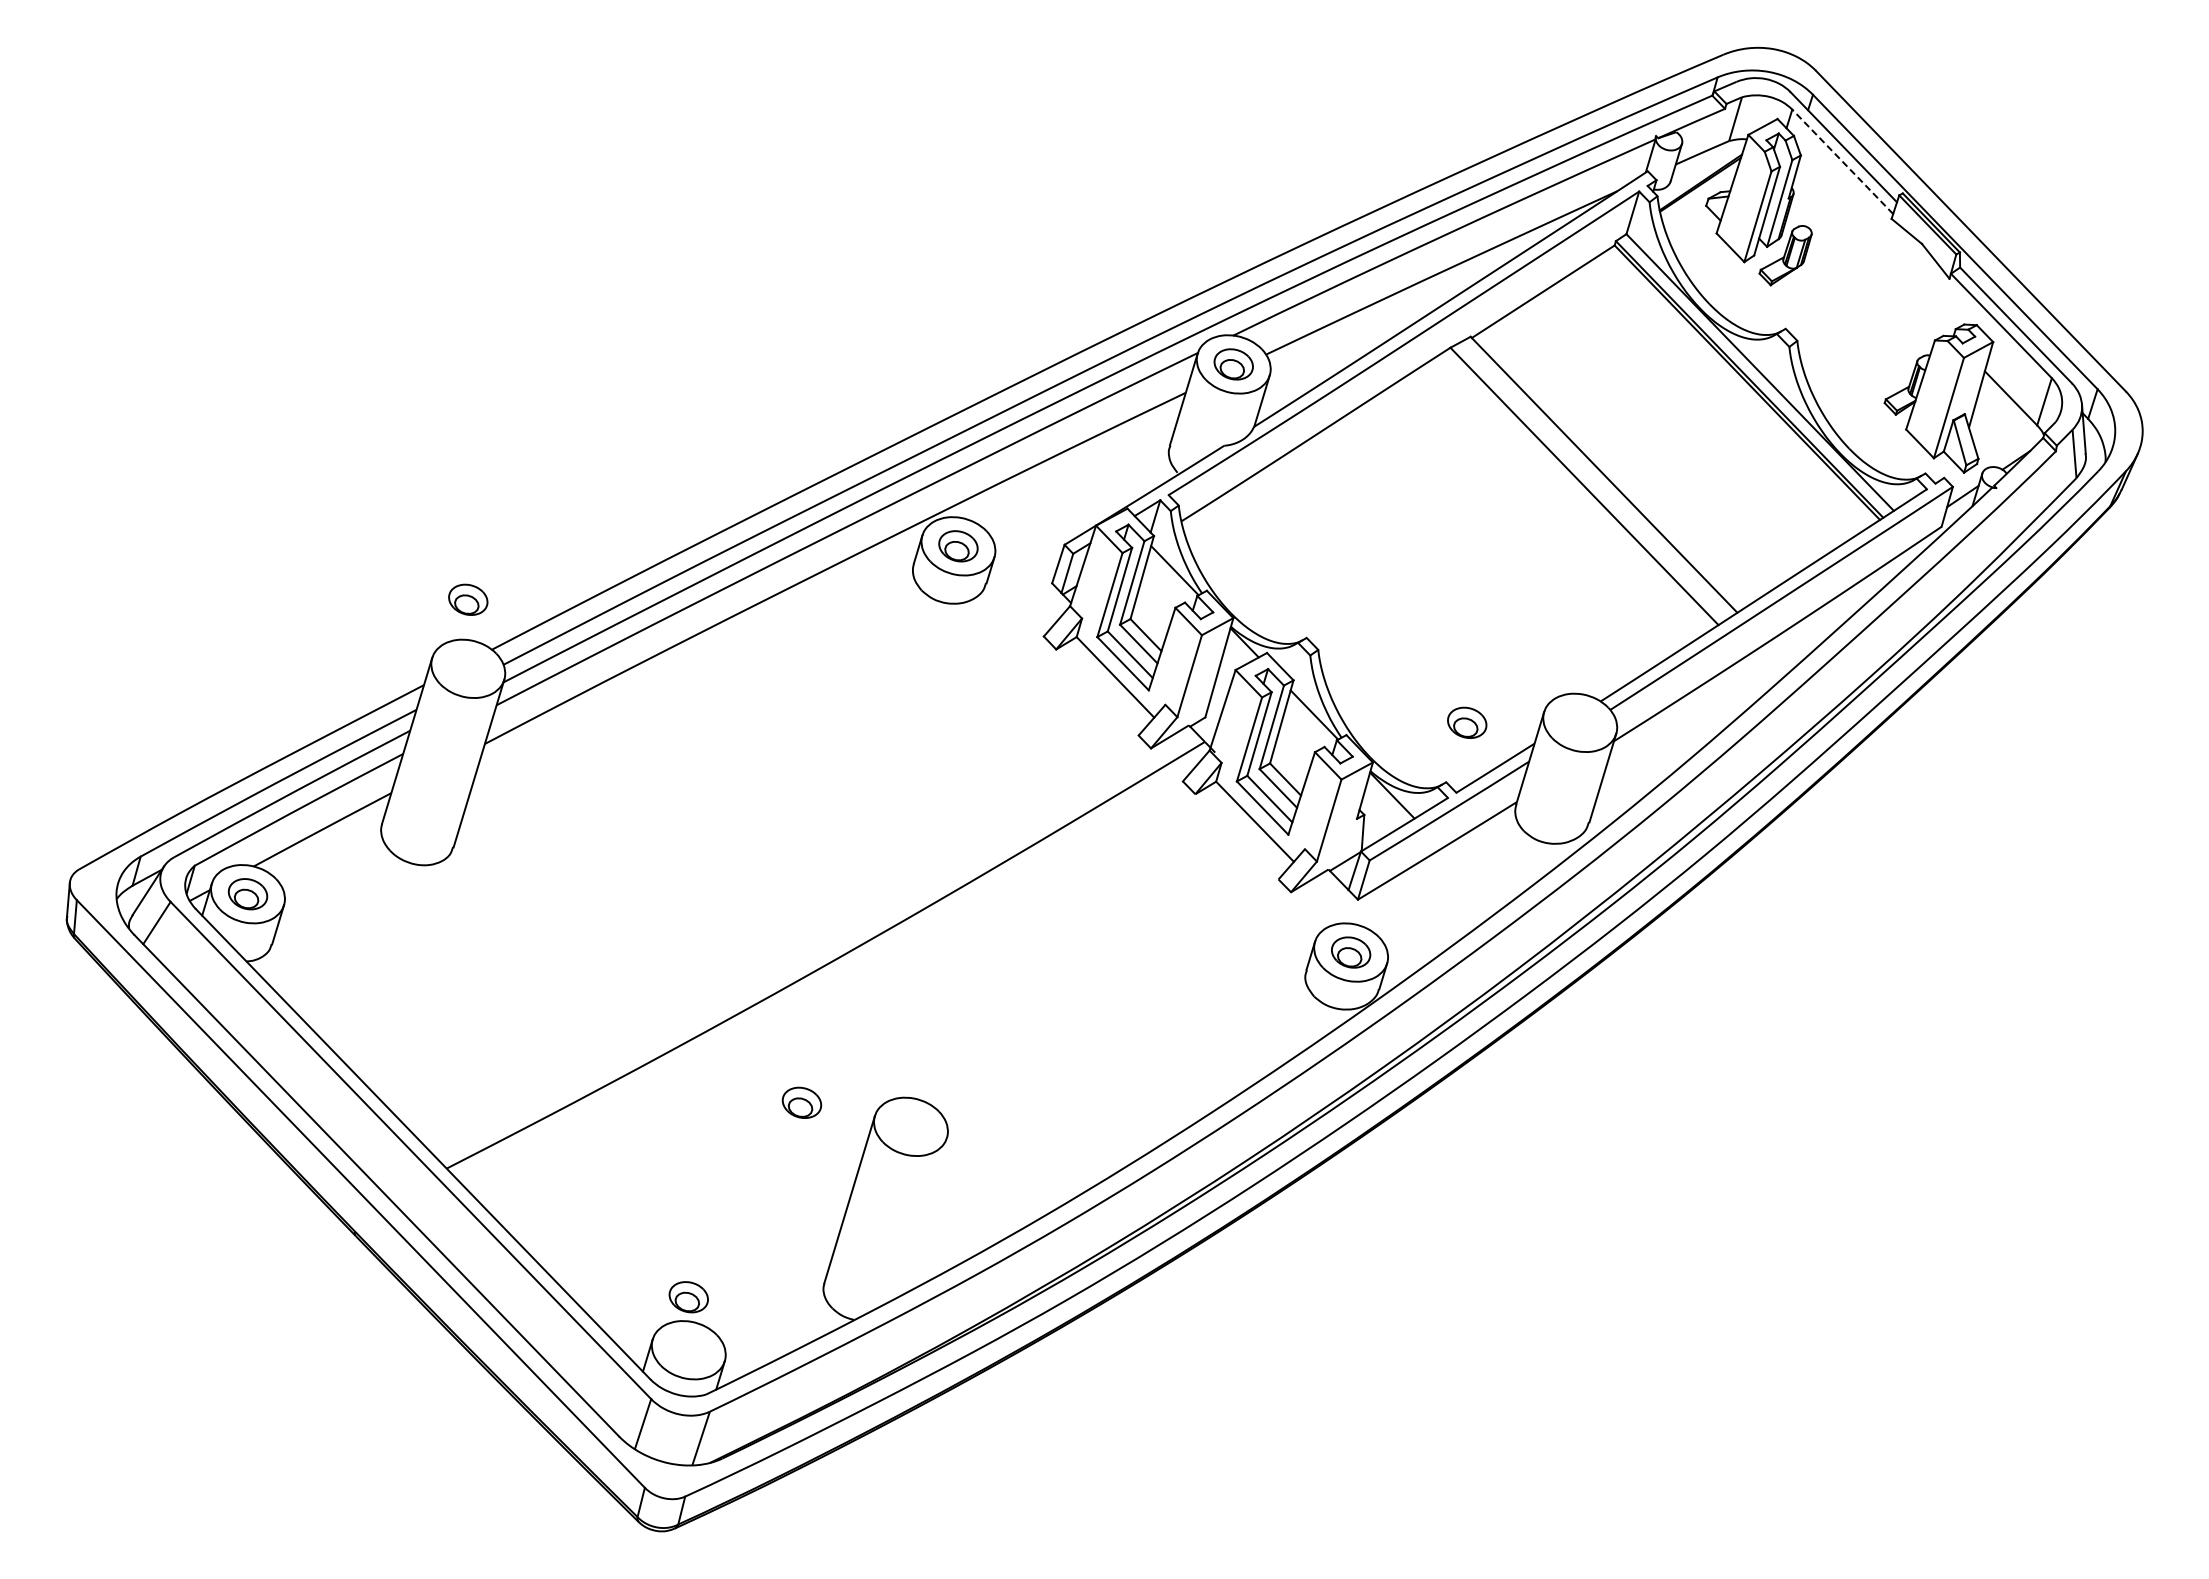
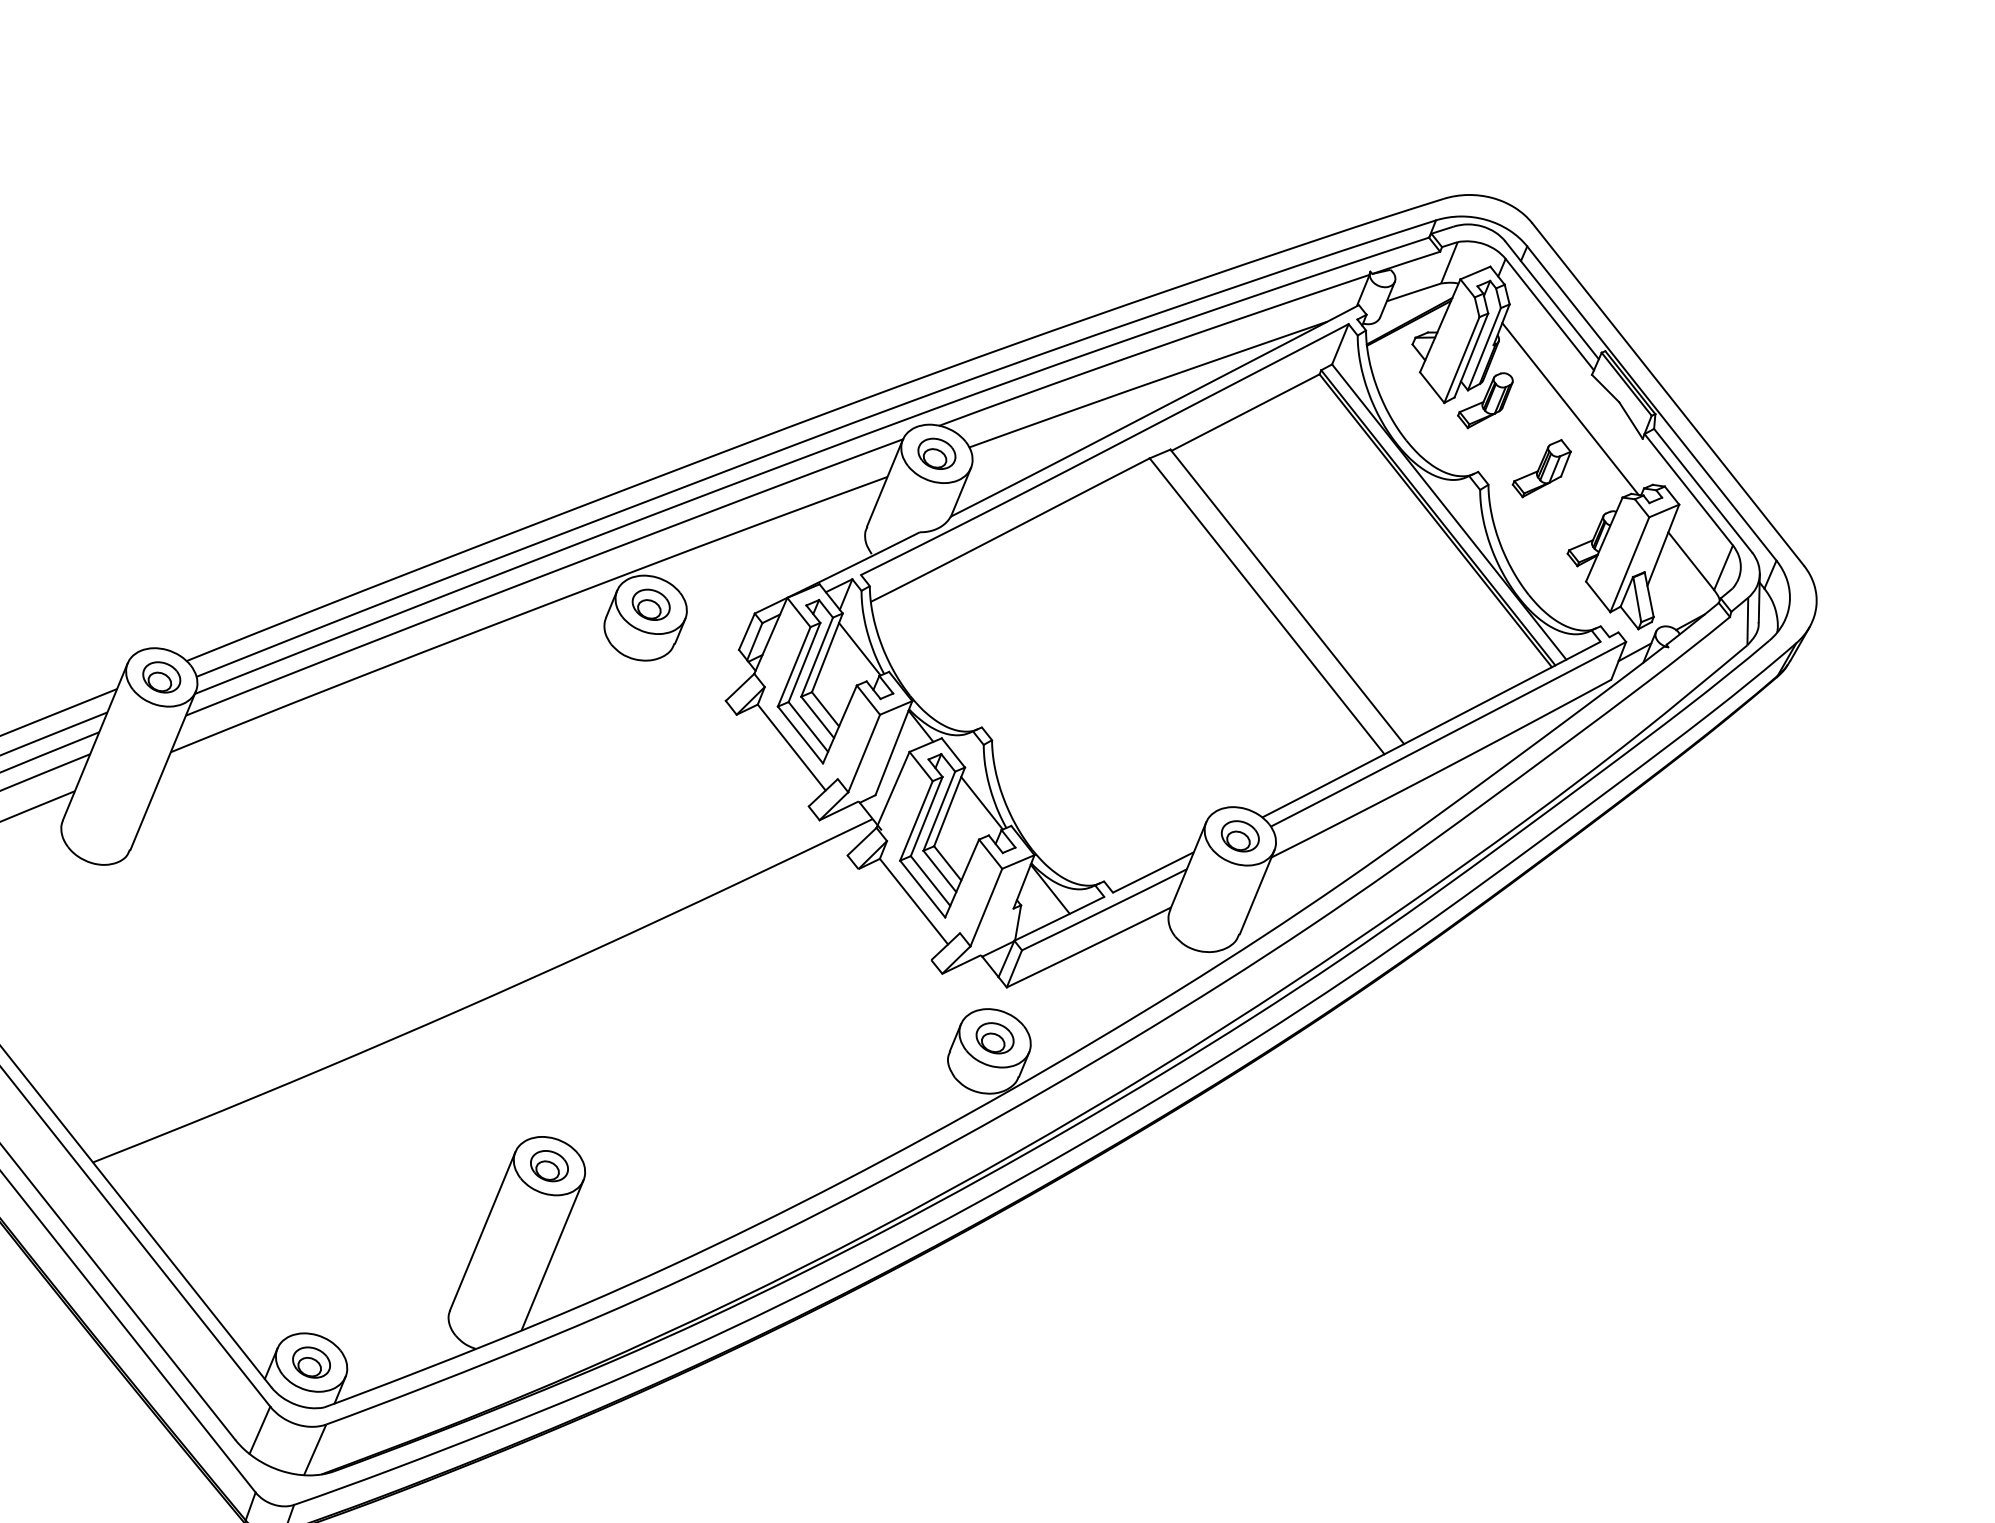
line: (1842, 161) -> (1549, 314), dashed -> solid
line: (1872, 255) -> (1569, 408), added
part: (1849, 319) -> (1541, 468), added
part: (468, 599) -> (162, 677), moved
part: (1467, 722) -> (1240, 836), moved
part: (801, 1102) -> (549, 1165), moved
line: (923, 1216) -> (553, 1254), added
part: (688, 1297) -> (311, 1362), moved

